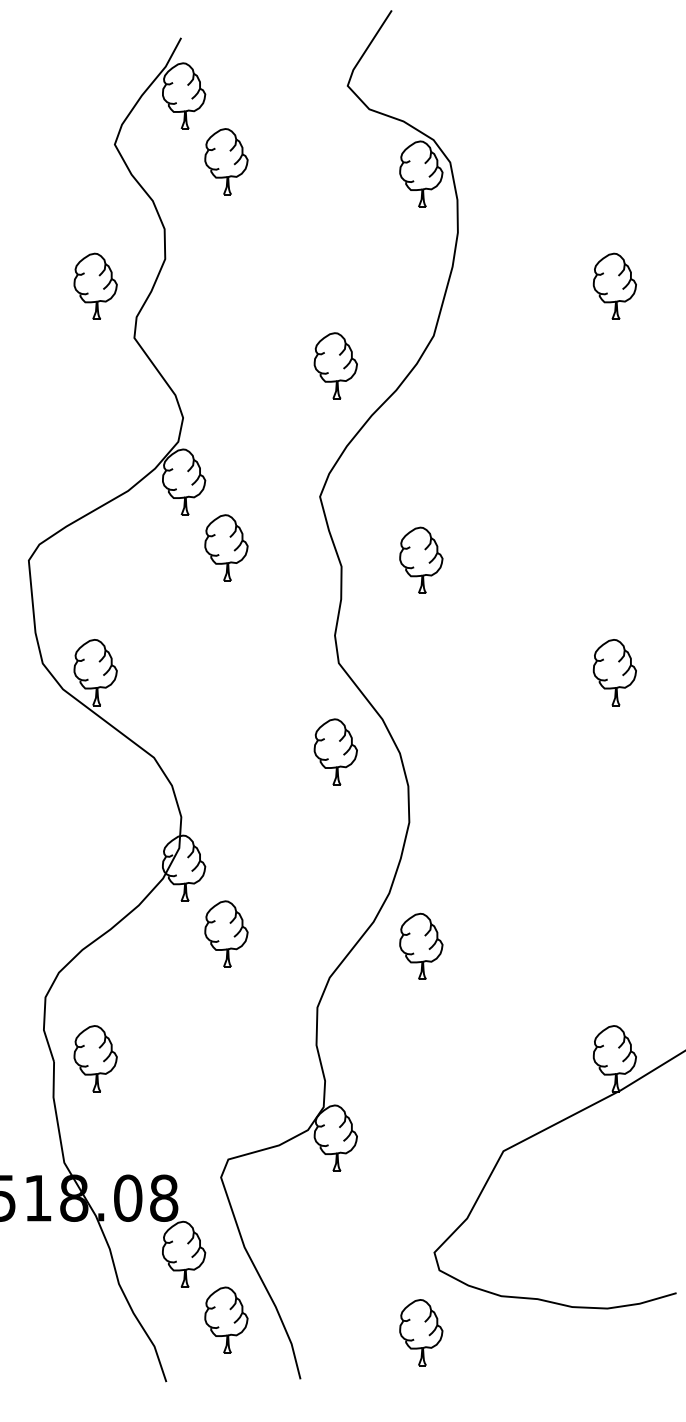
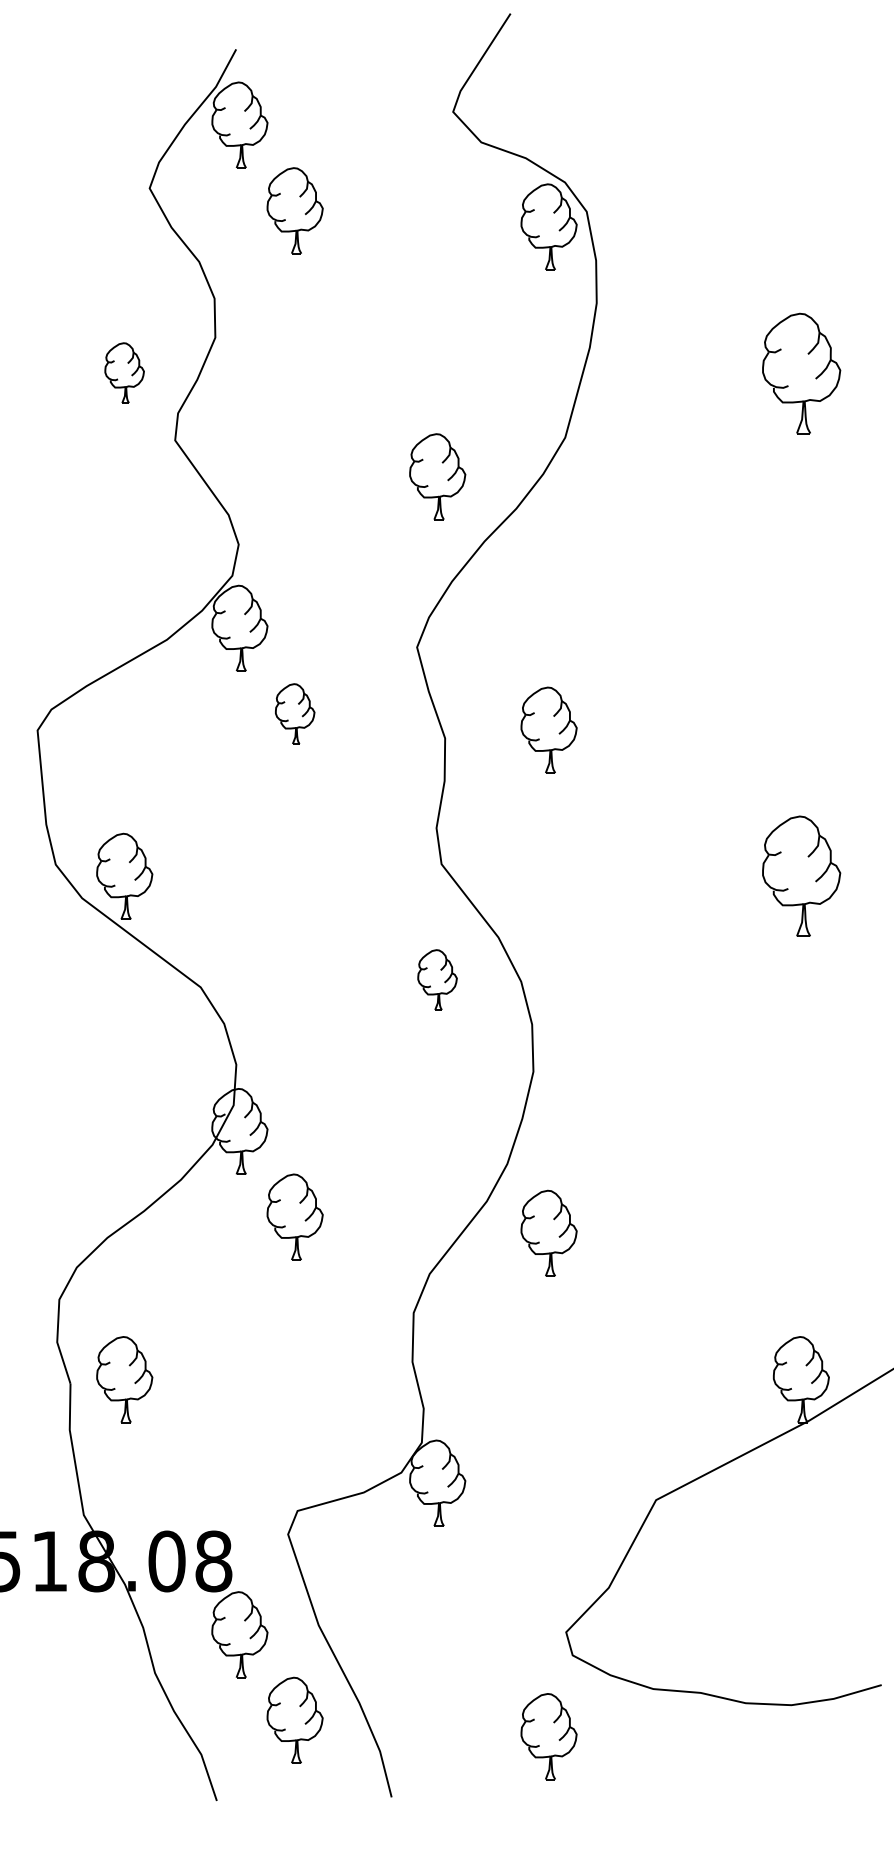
part: (95, 285) -> (124, 372), size x0.7
part: (614, 285) -> (800, 372), size x1.4
part: (226, 547) -> (295, 713), size x0.7
part: (614, 672) -> (800, 876), size x1.4
part: (335, 751) -> (437, 979), size x0.7

